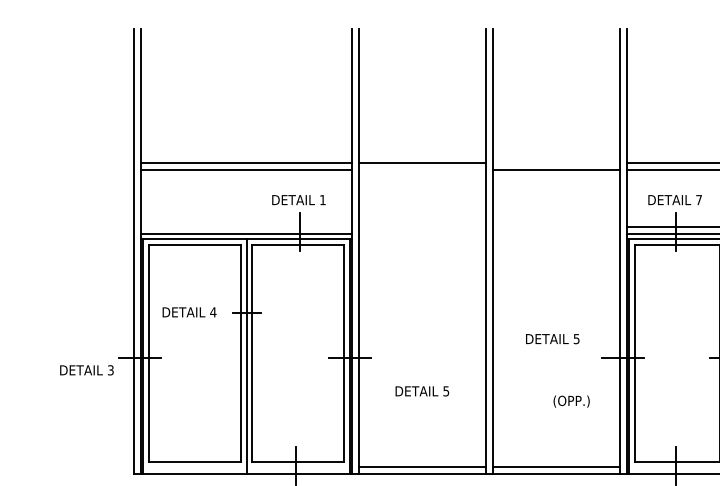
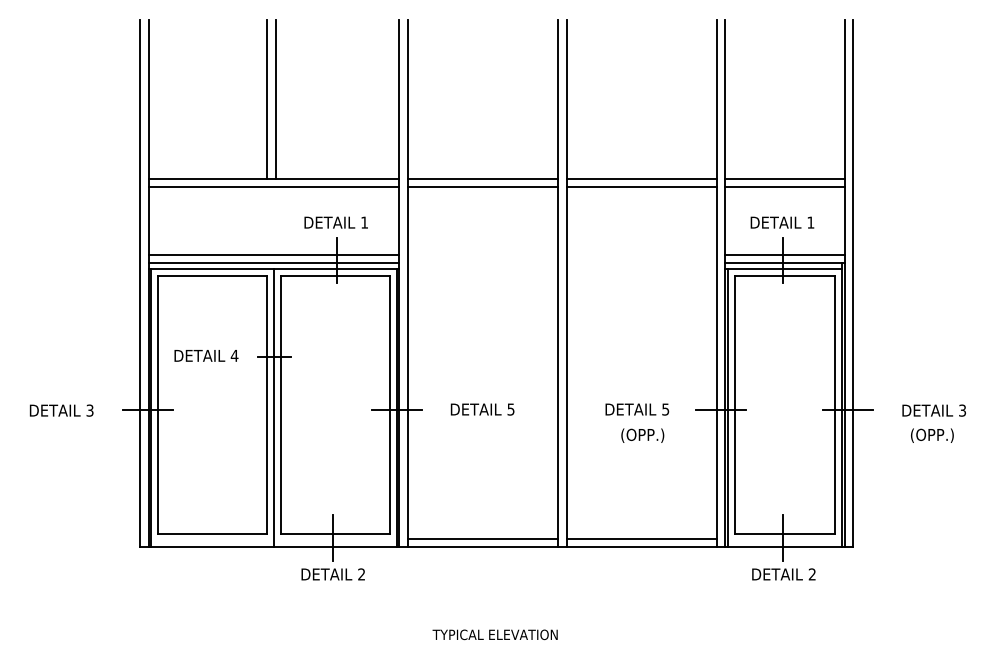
line: (241, 95) -> (267, 98), added
line: (247, 95) -> (275, 98), added
line: (556, 162) -> (641, 178), added
line: (422, 170) -> (482, 187), added
text: (698, 199) -> (810, 222), 7 -> 1
line: (246, 226) -> (273, 254), added
text: (552, 339) -> (637, 409), moved
text: (86, 370) -> (61, 410), moved
text: (422, 391) -> (482, 409), moved
text: (571, 401) -> (642, 435), moved

